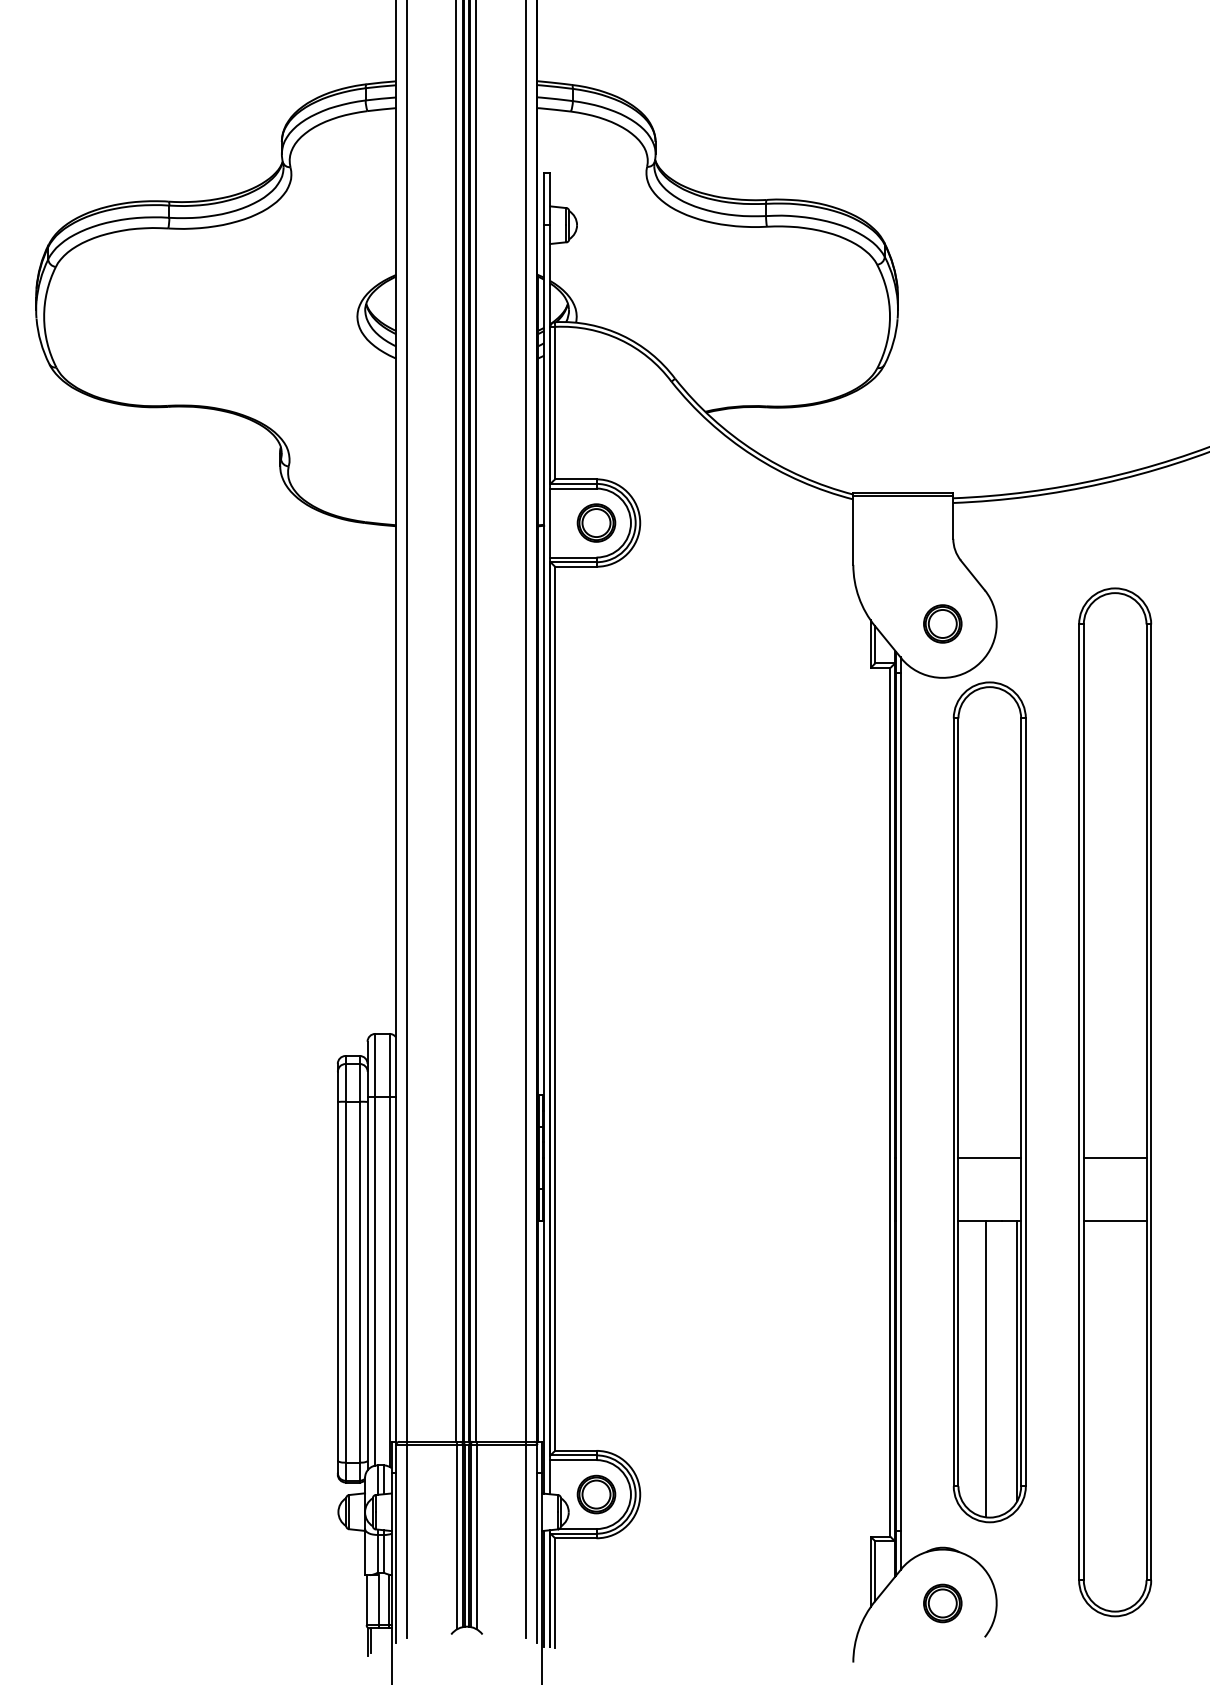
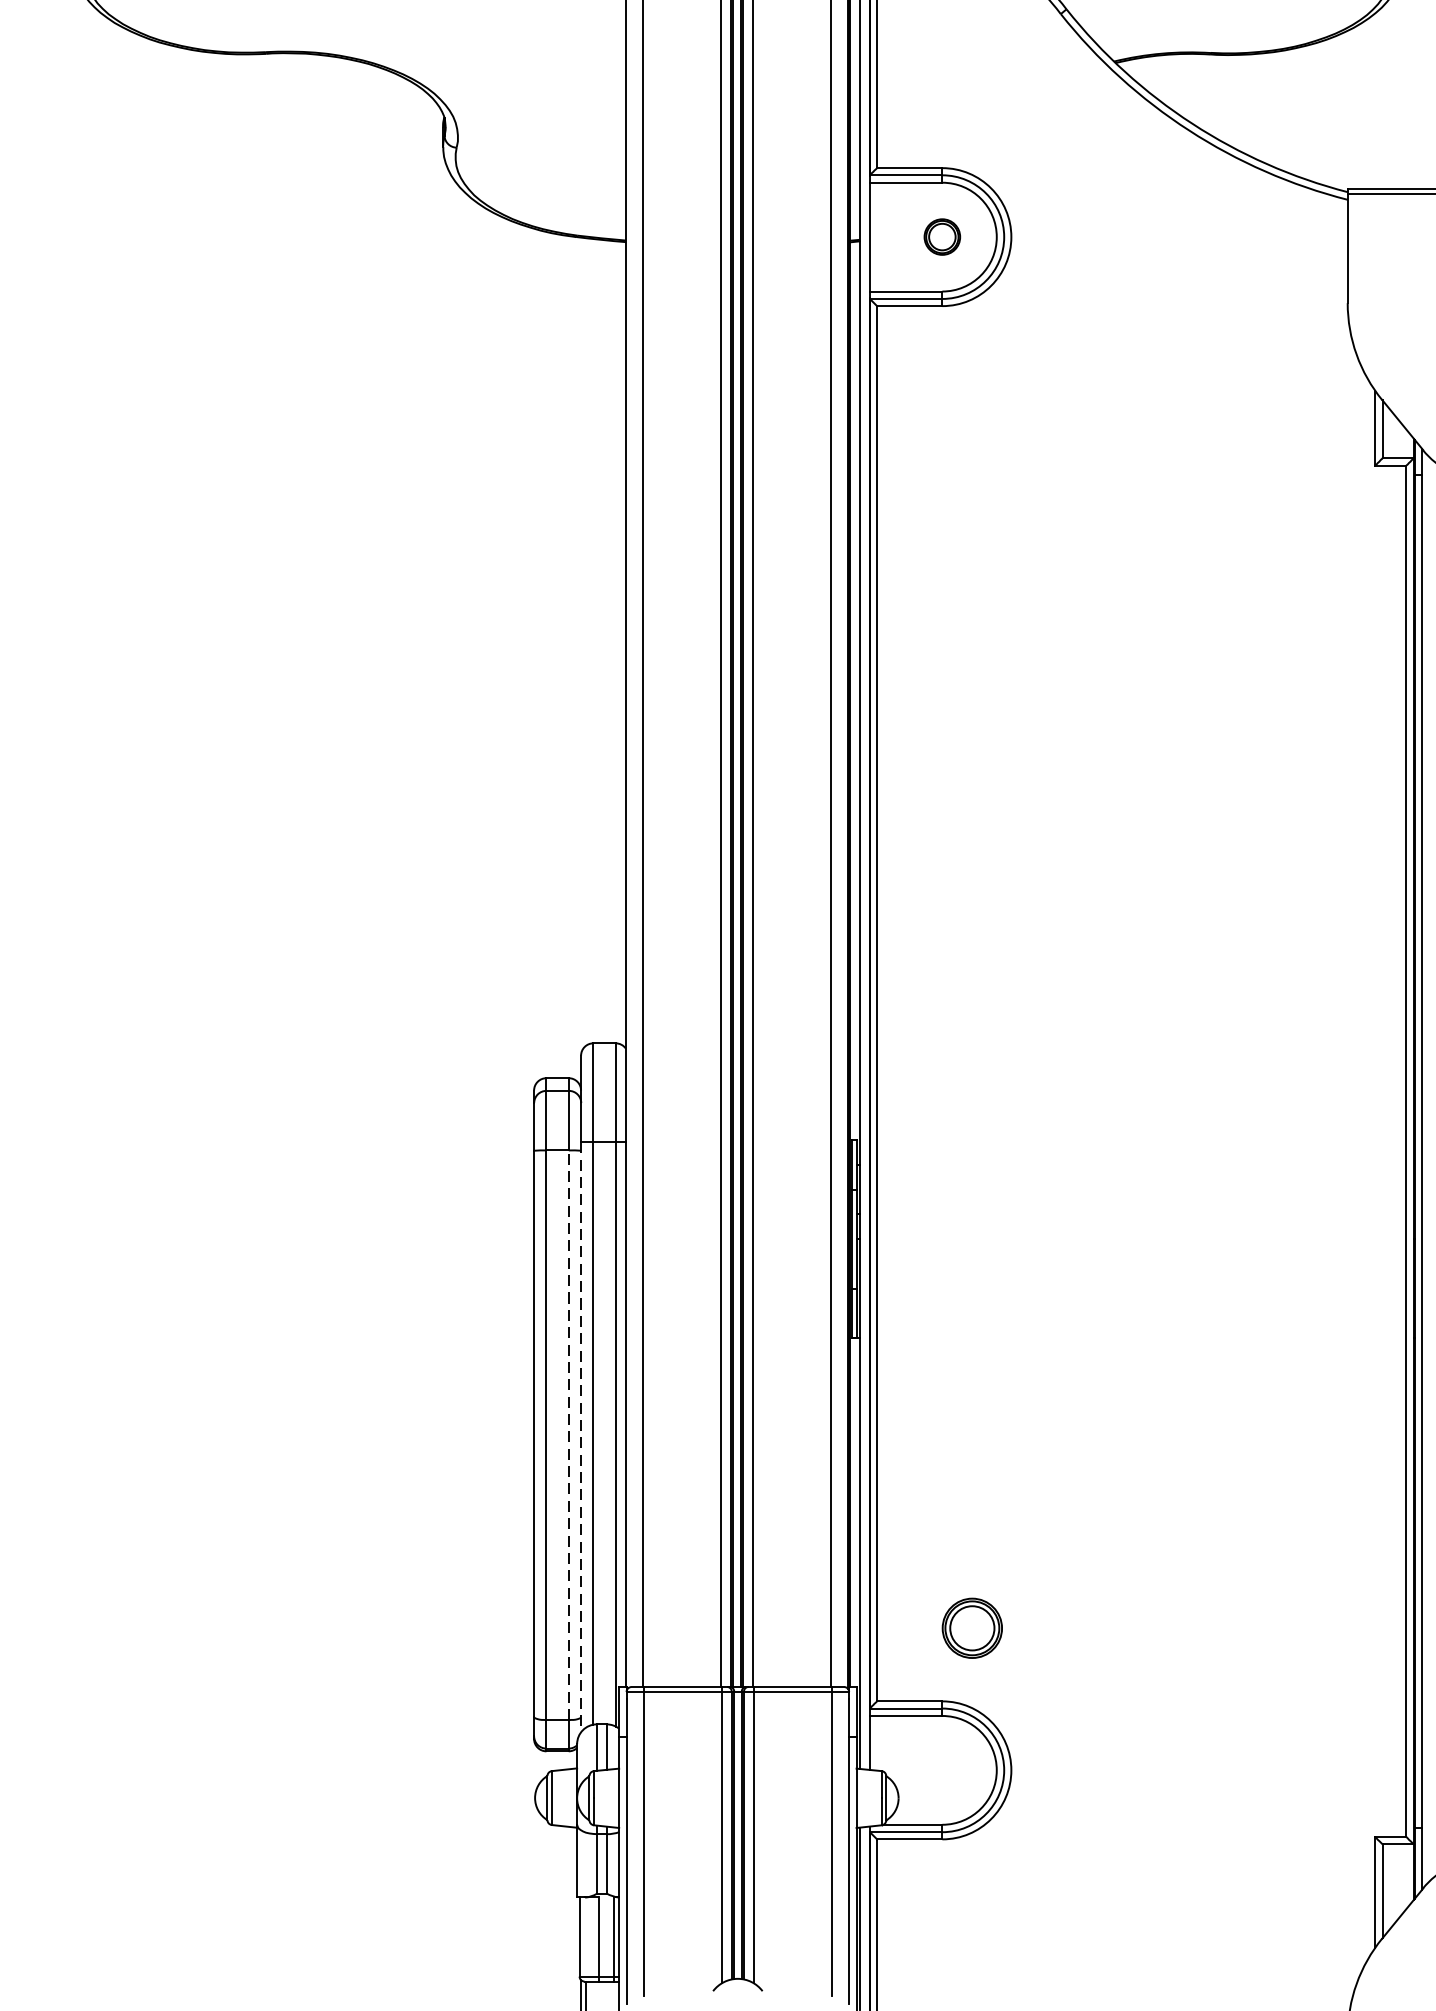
part: (596, 522) -> (942, 236), size x0.6
line: (359, 1282) -> (568, 1435), solid -> dashed
line: (367, 1283) -> (580, 1437), solid -> dashed
part: (596, 1494) -> (972, 1628), moved

